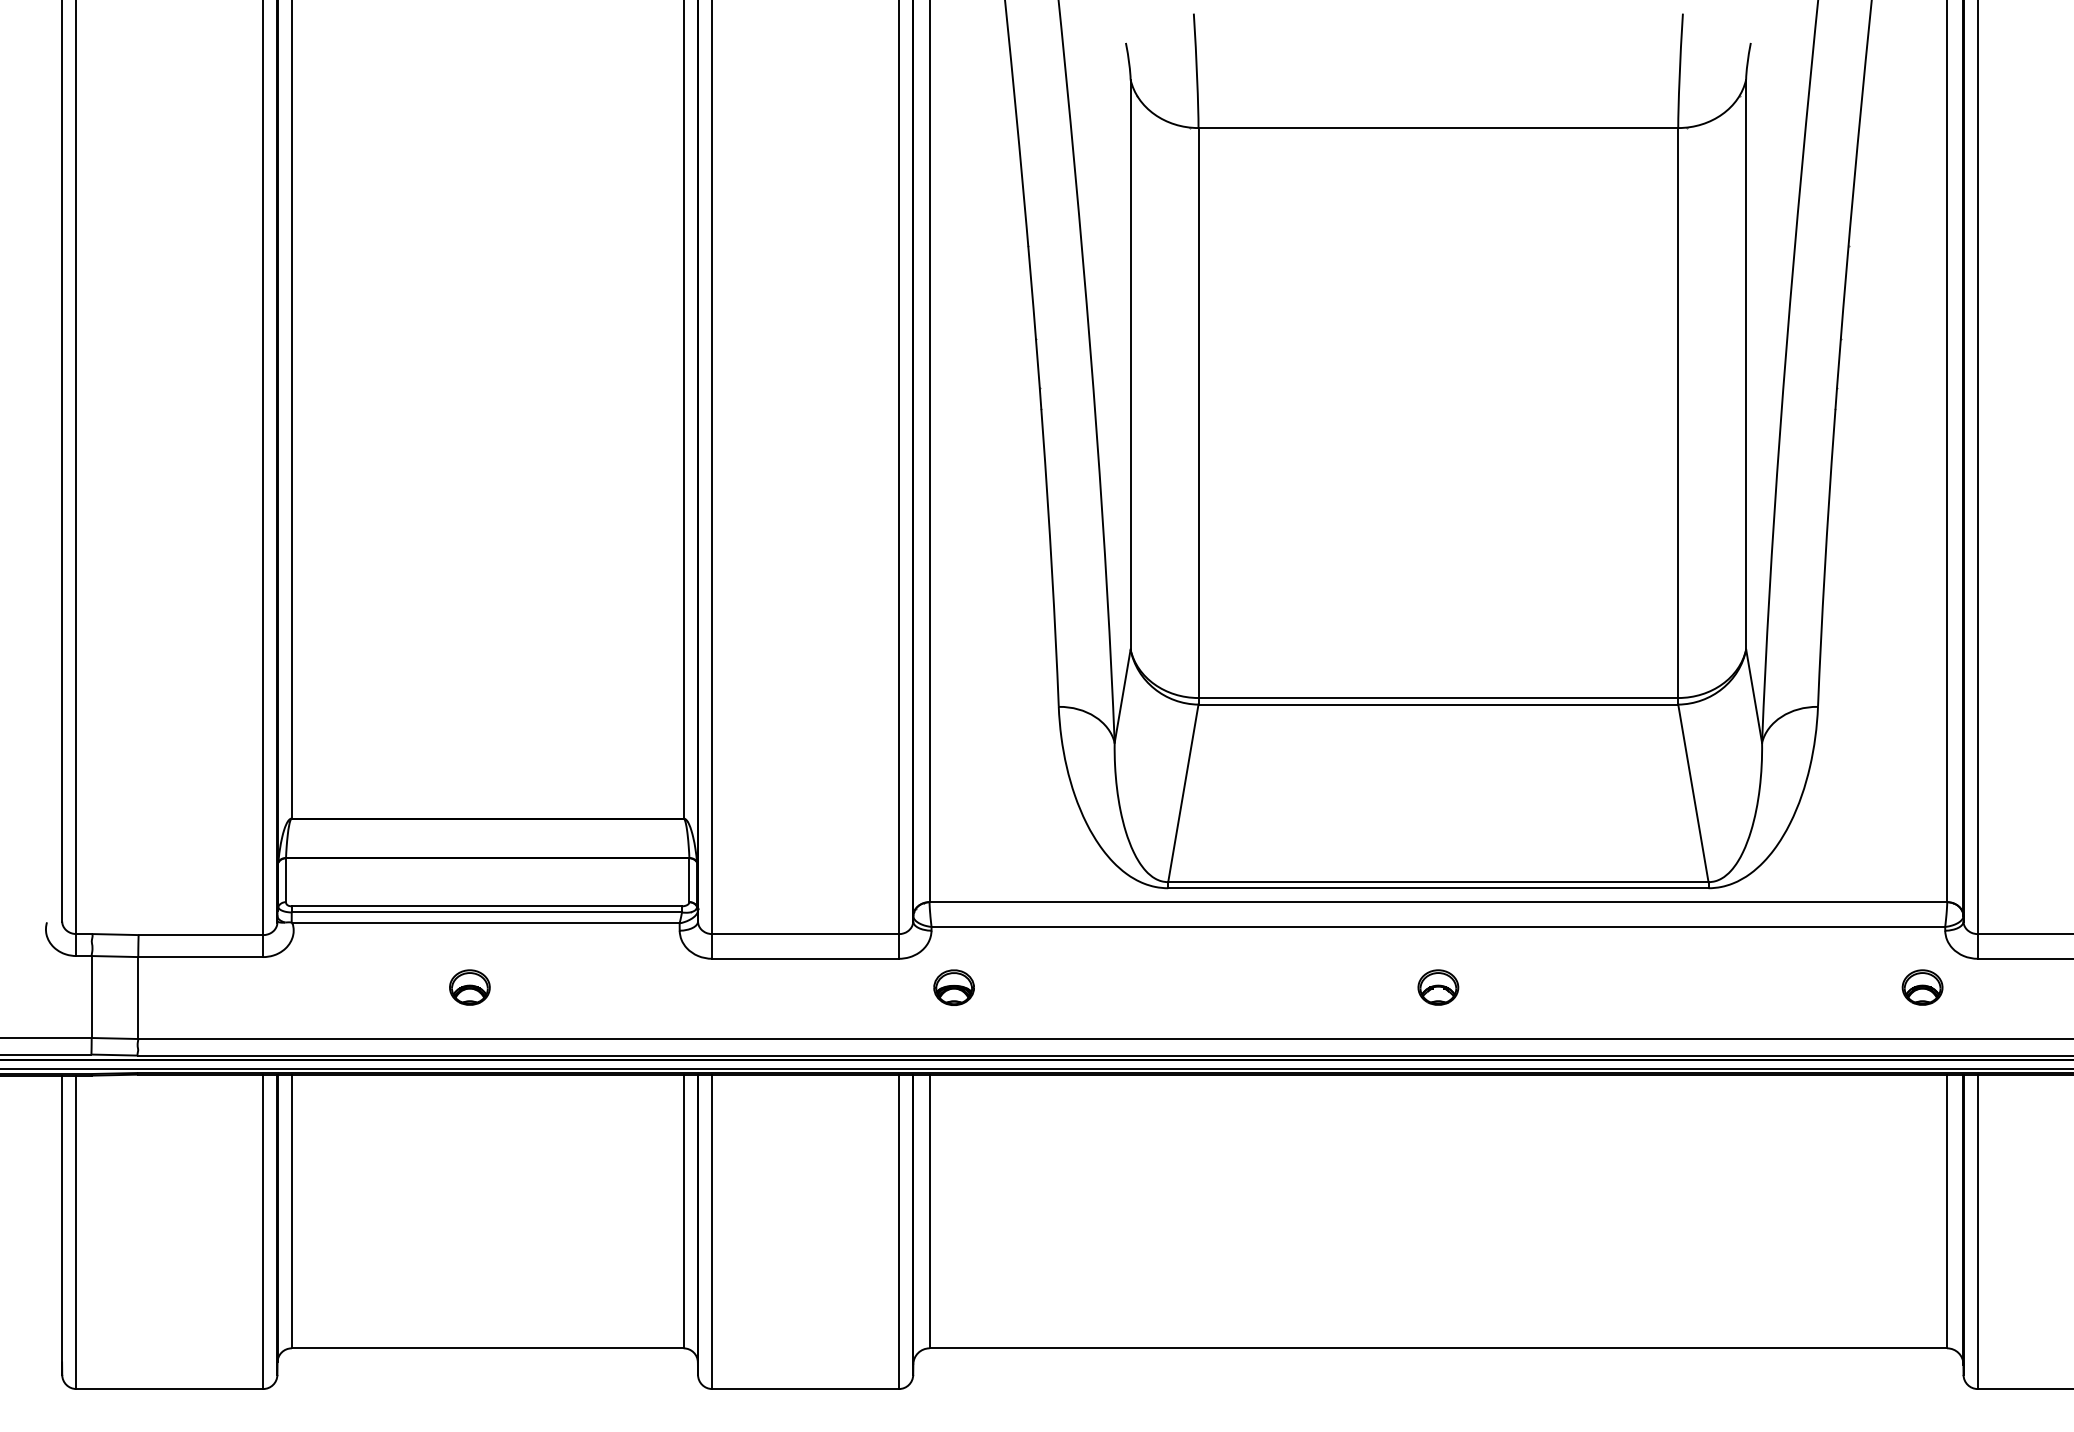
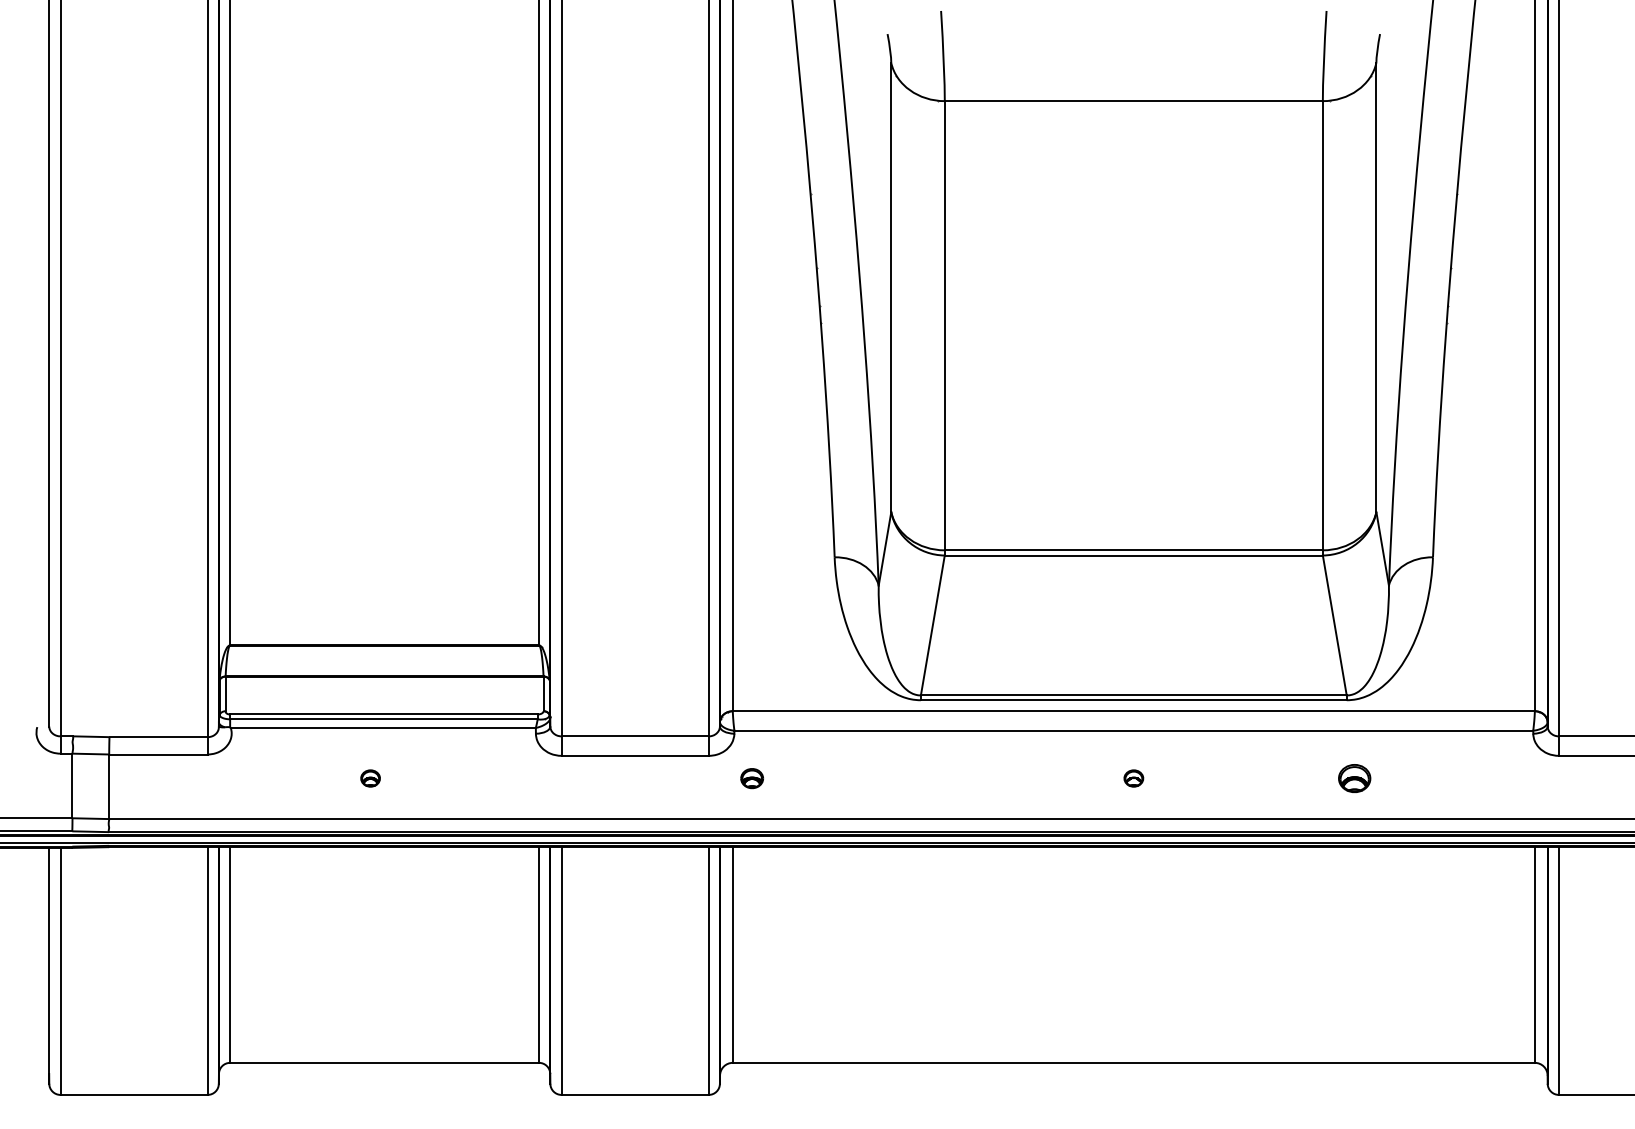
part: (469, 987) -> (370, 778), size x0.6
part: (953, 987) -> (751, 778), size x0.7
part: (1438, 987) -> (1133, 778), size x0.6
part: (1922, 987) -> (1354, 778), moved

